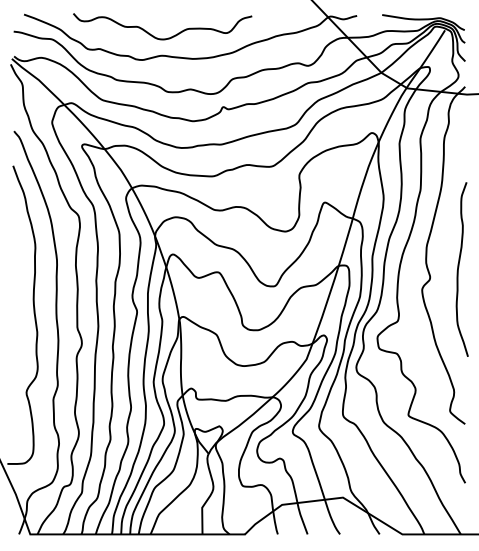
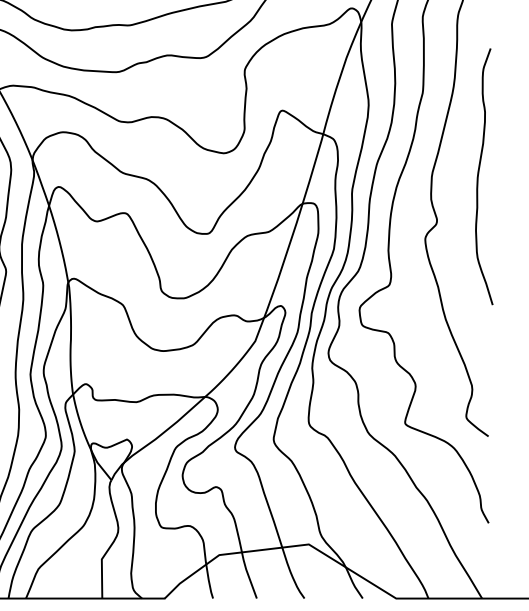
curve: (459, 267) -> (480, 173), moved

